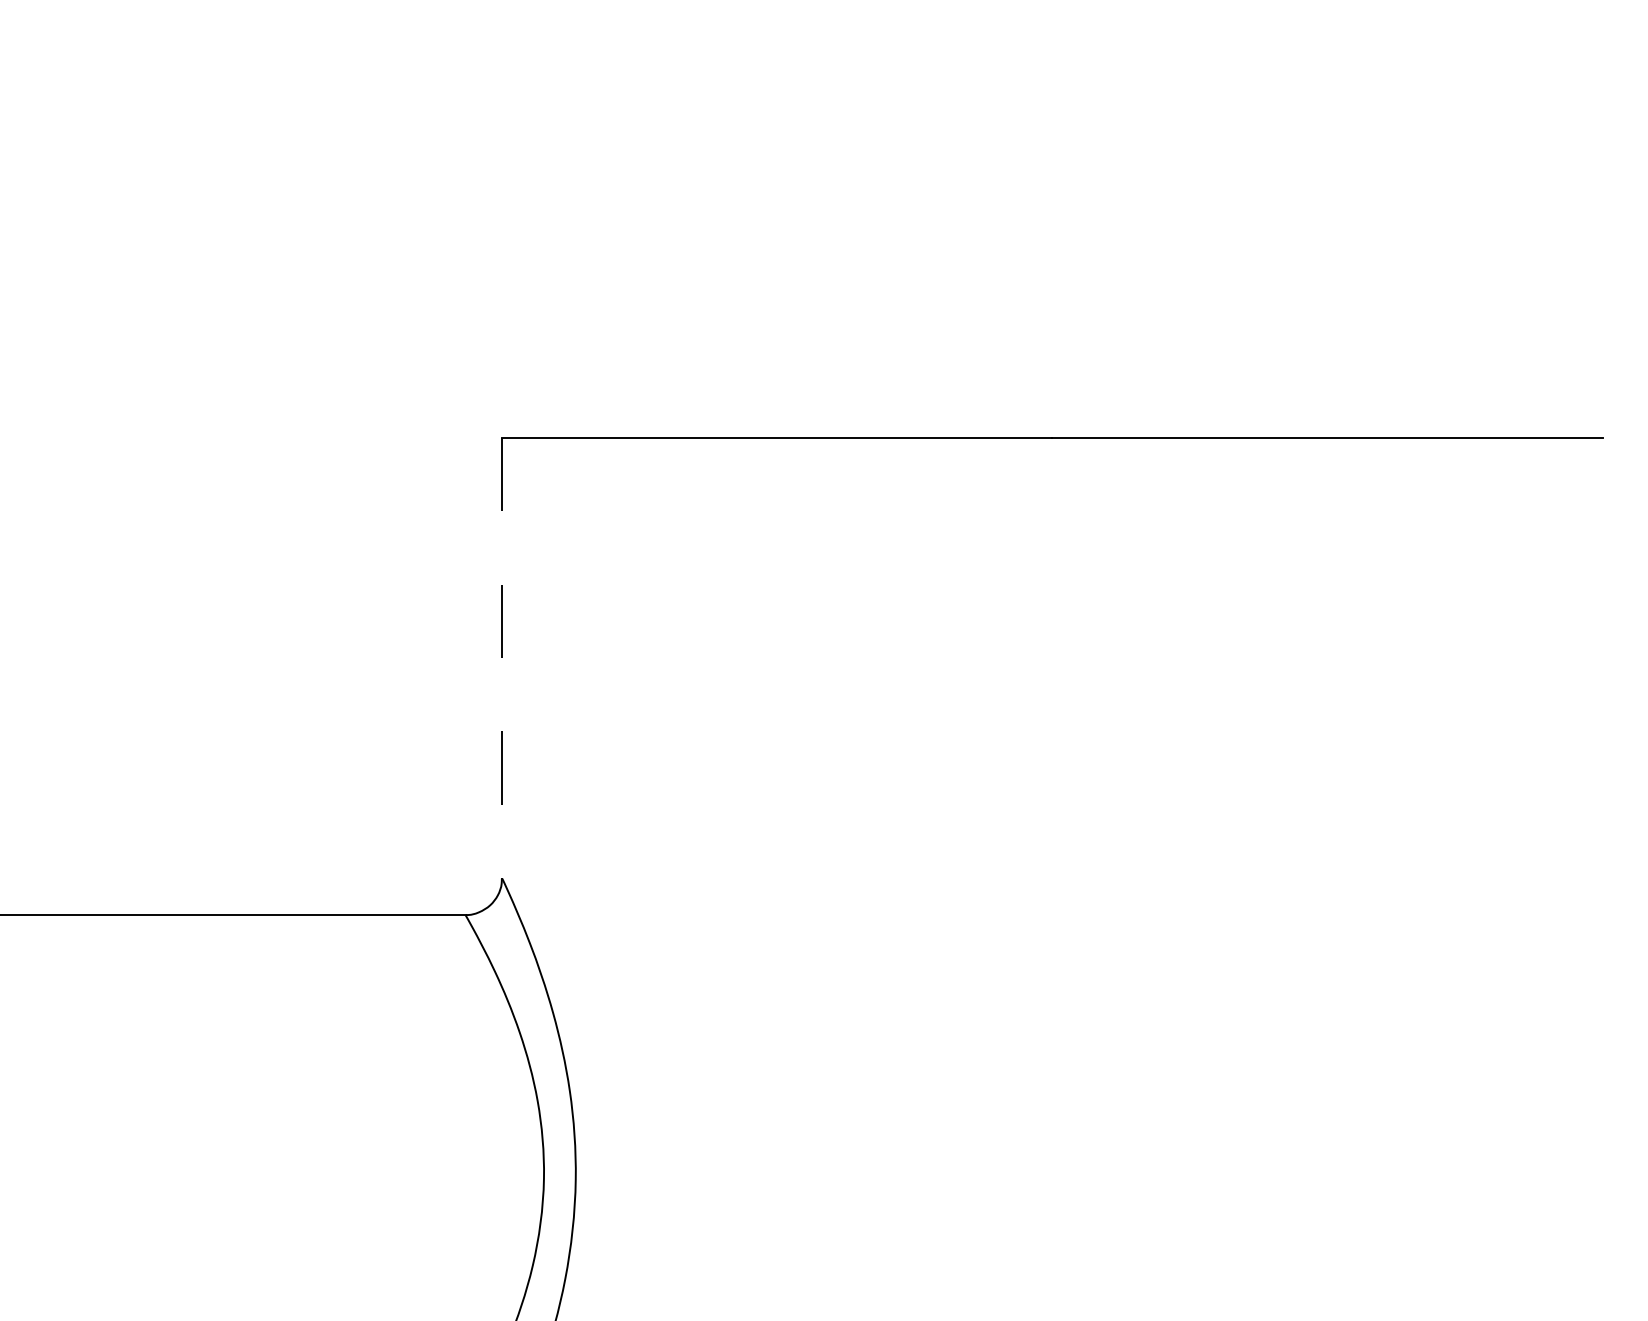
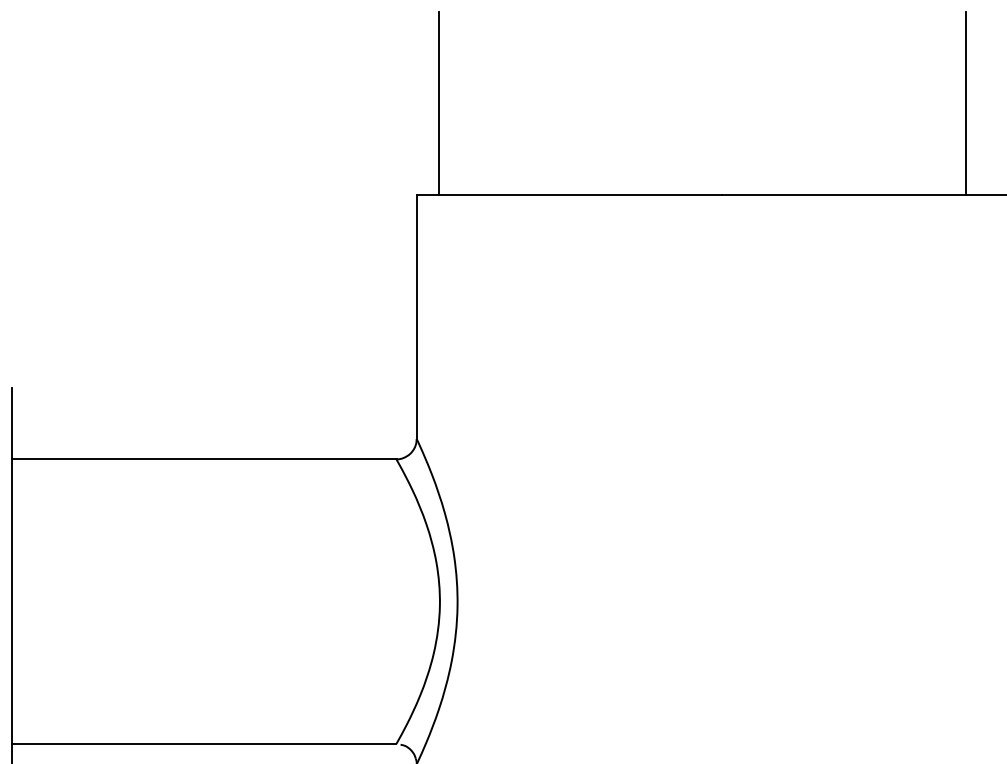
line: (543, 271) -> (439, 102), added
line: (1492, 271) -> (965, 102), added
line: (501, 659) -> (416, 317), dashed -> solid

